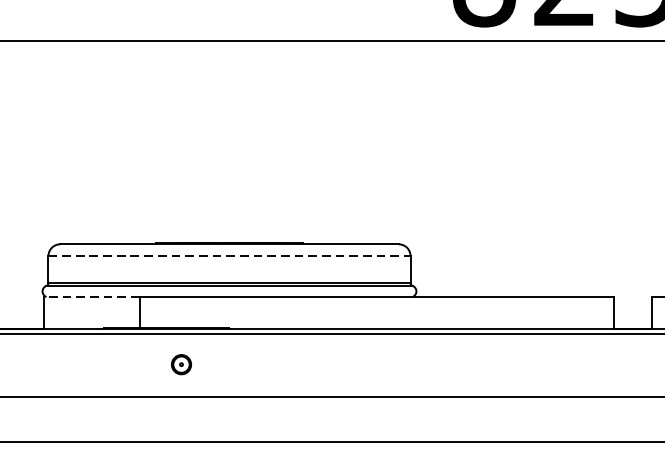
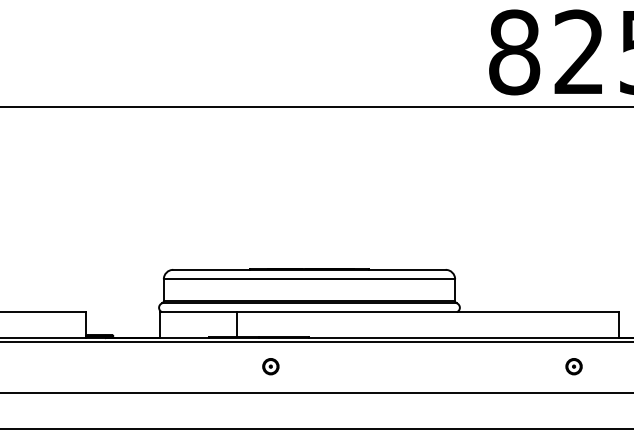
line: (229, 256) -> (309, 279), dashed -> solid
line: (91, 297) -> (198, 312), dashed -> solid
part: (557, 364) -> (573, 366), added

